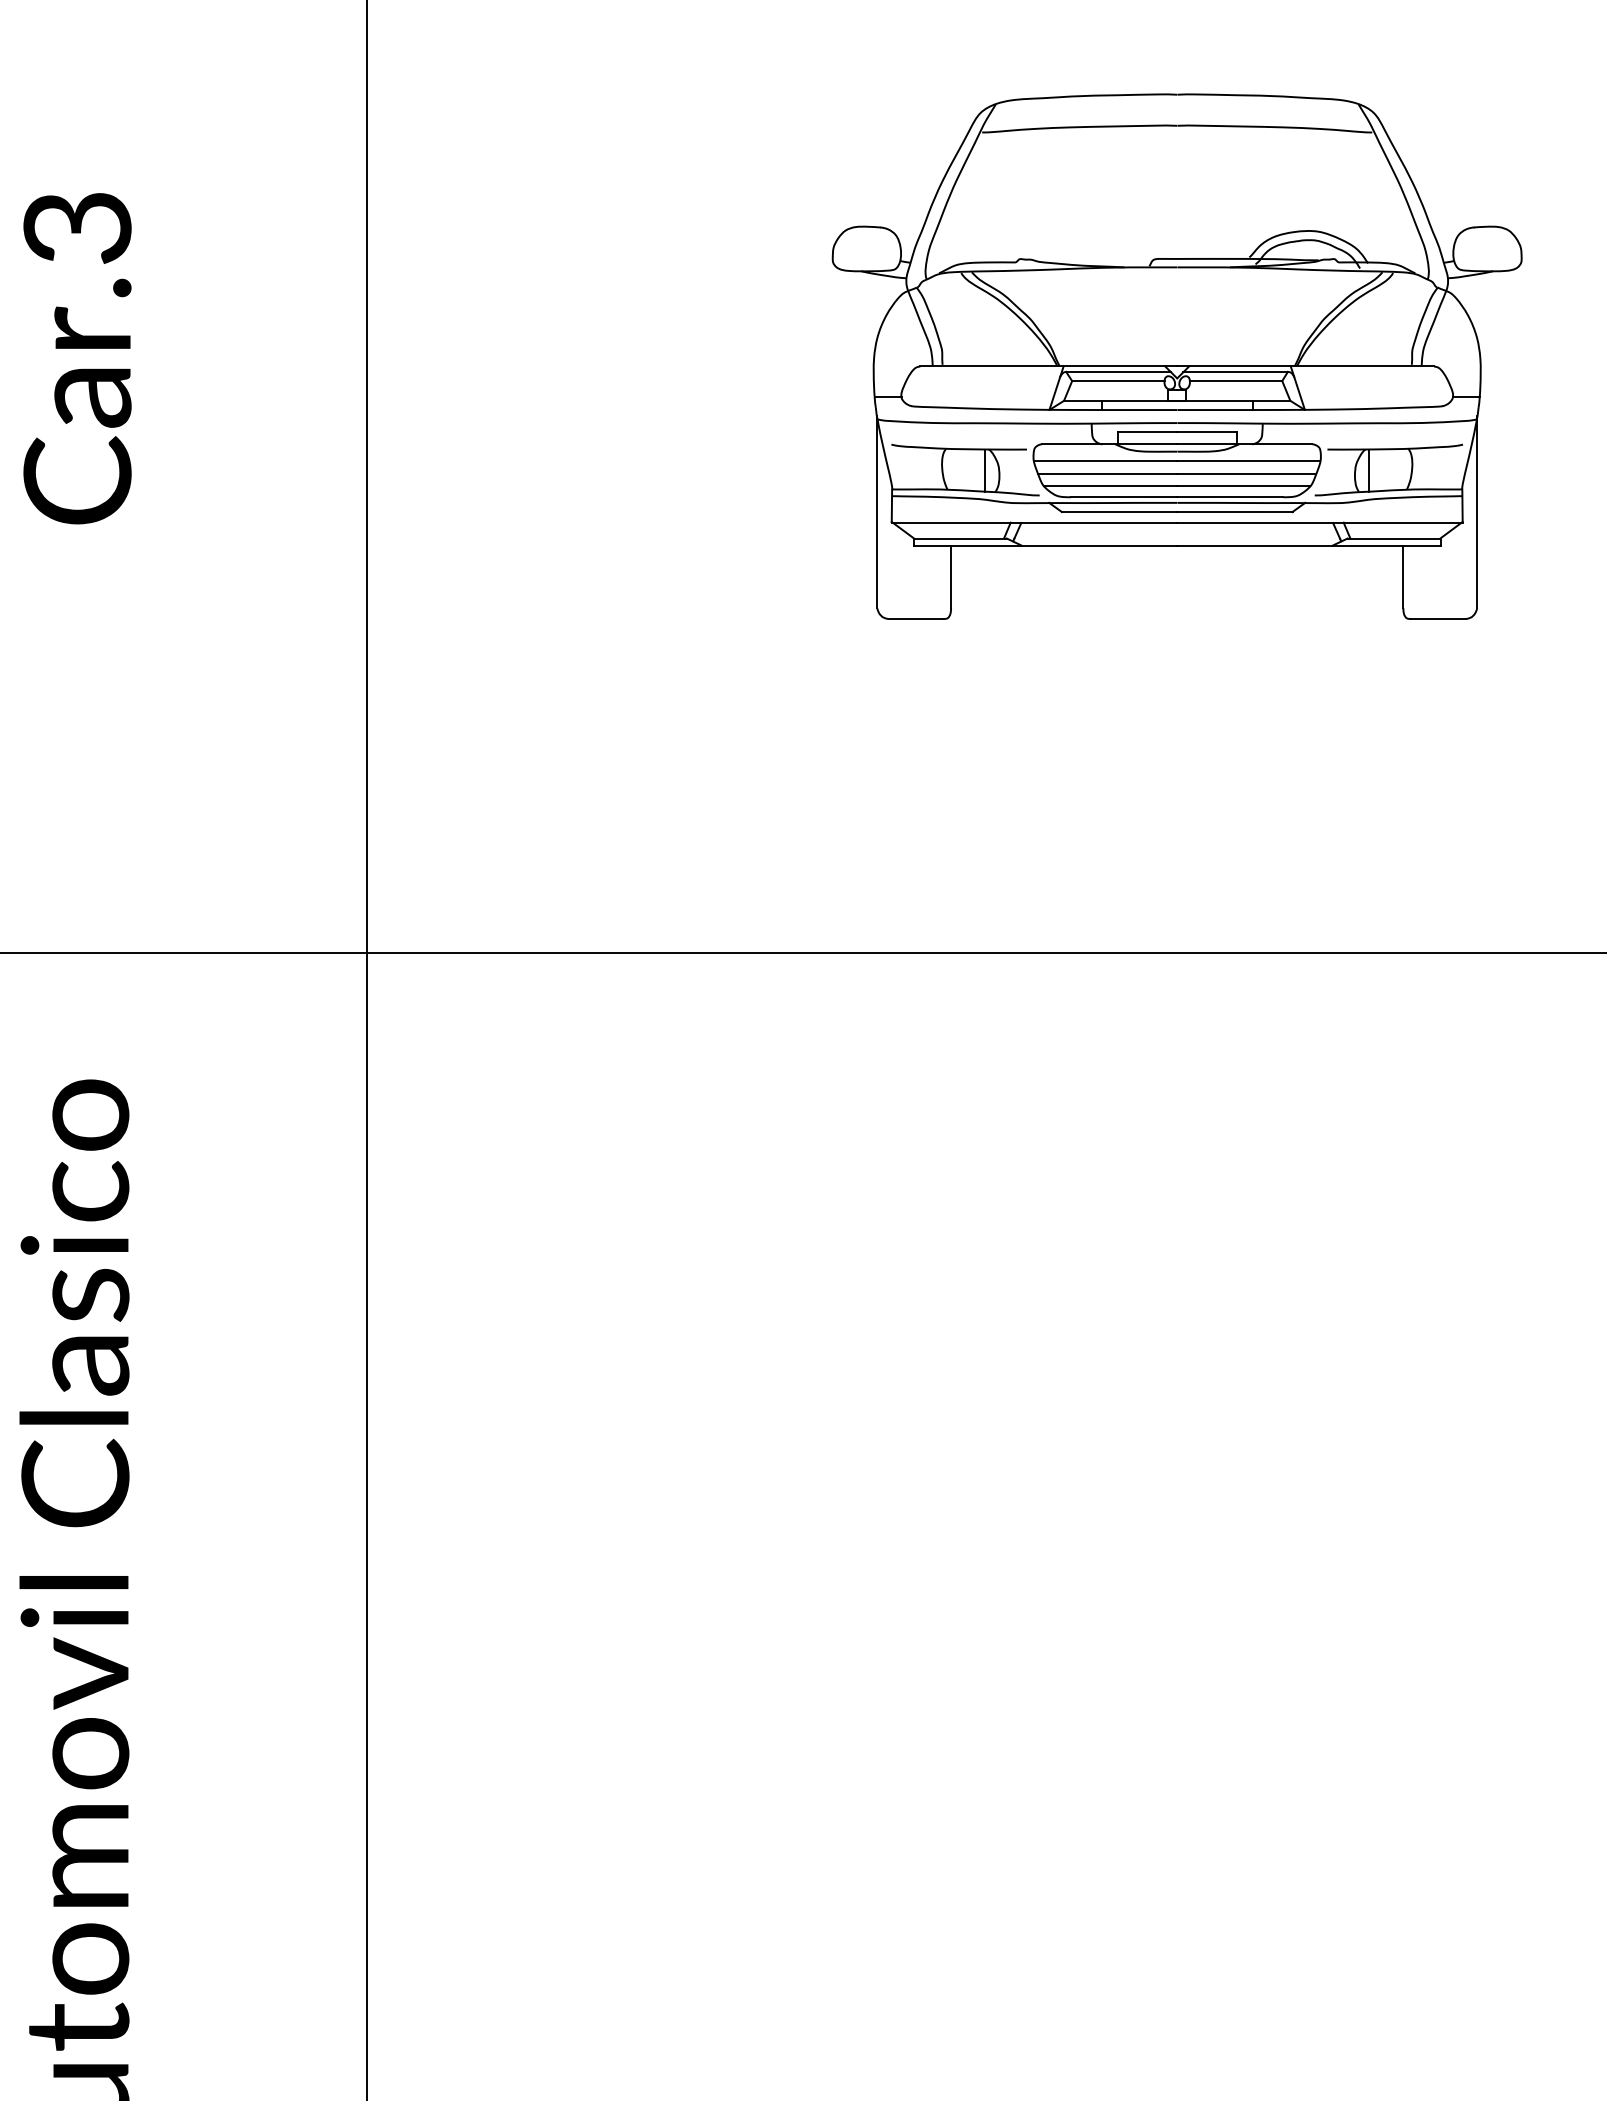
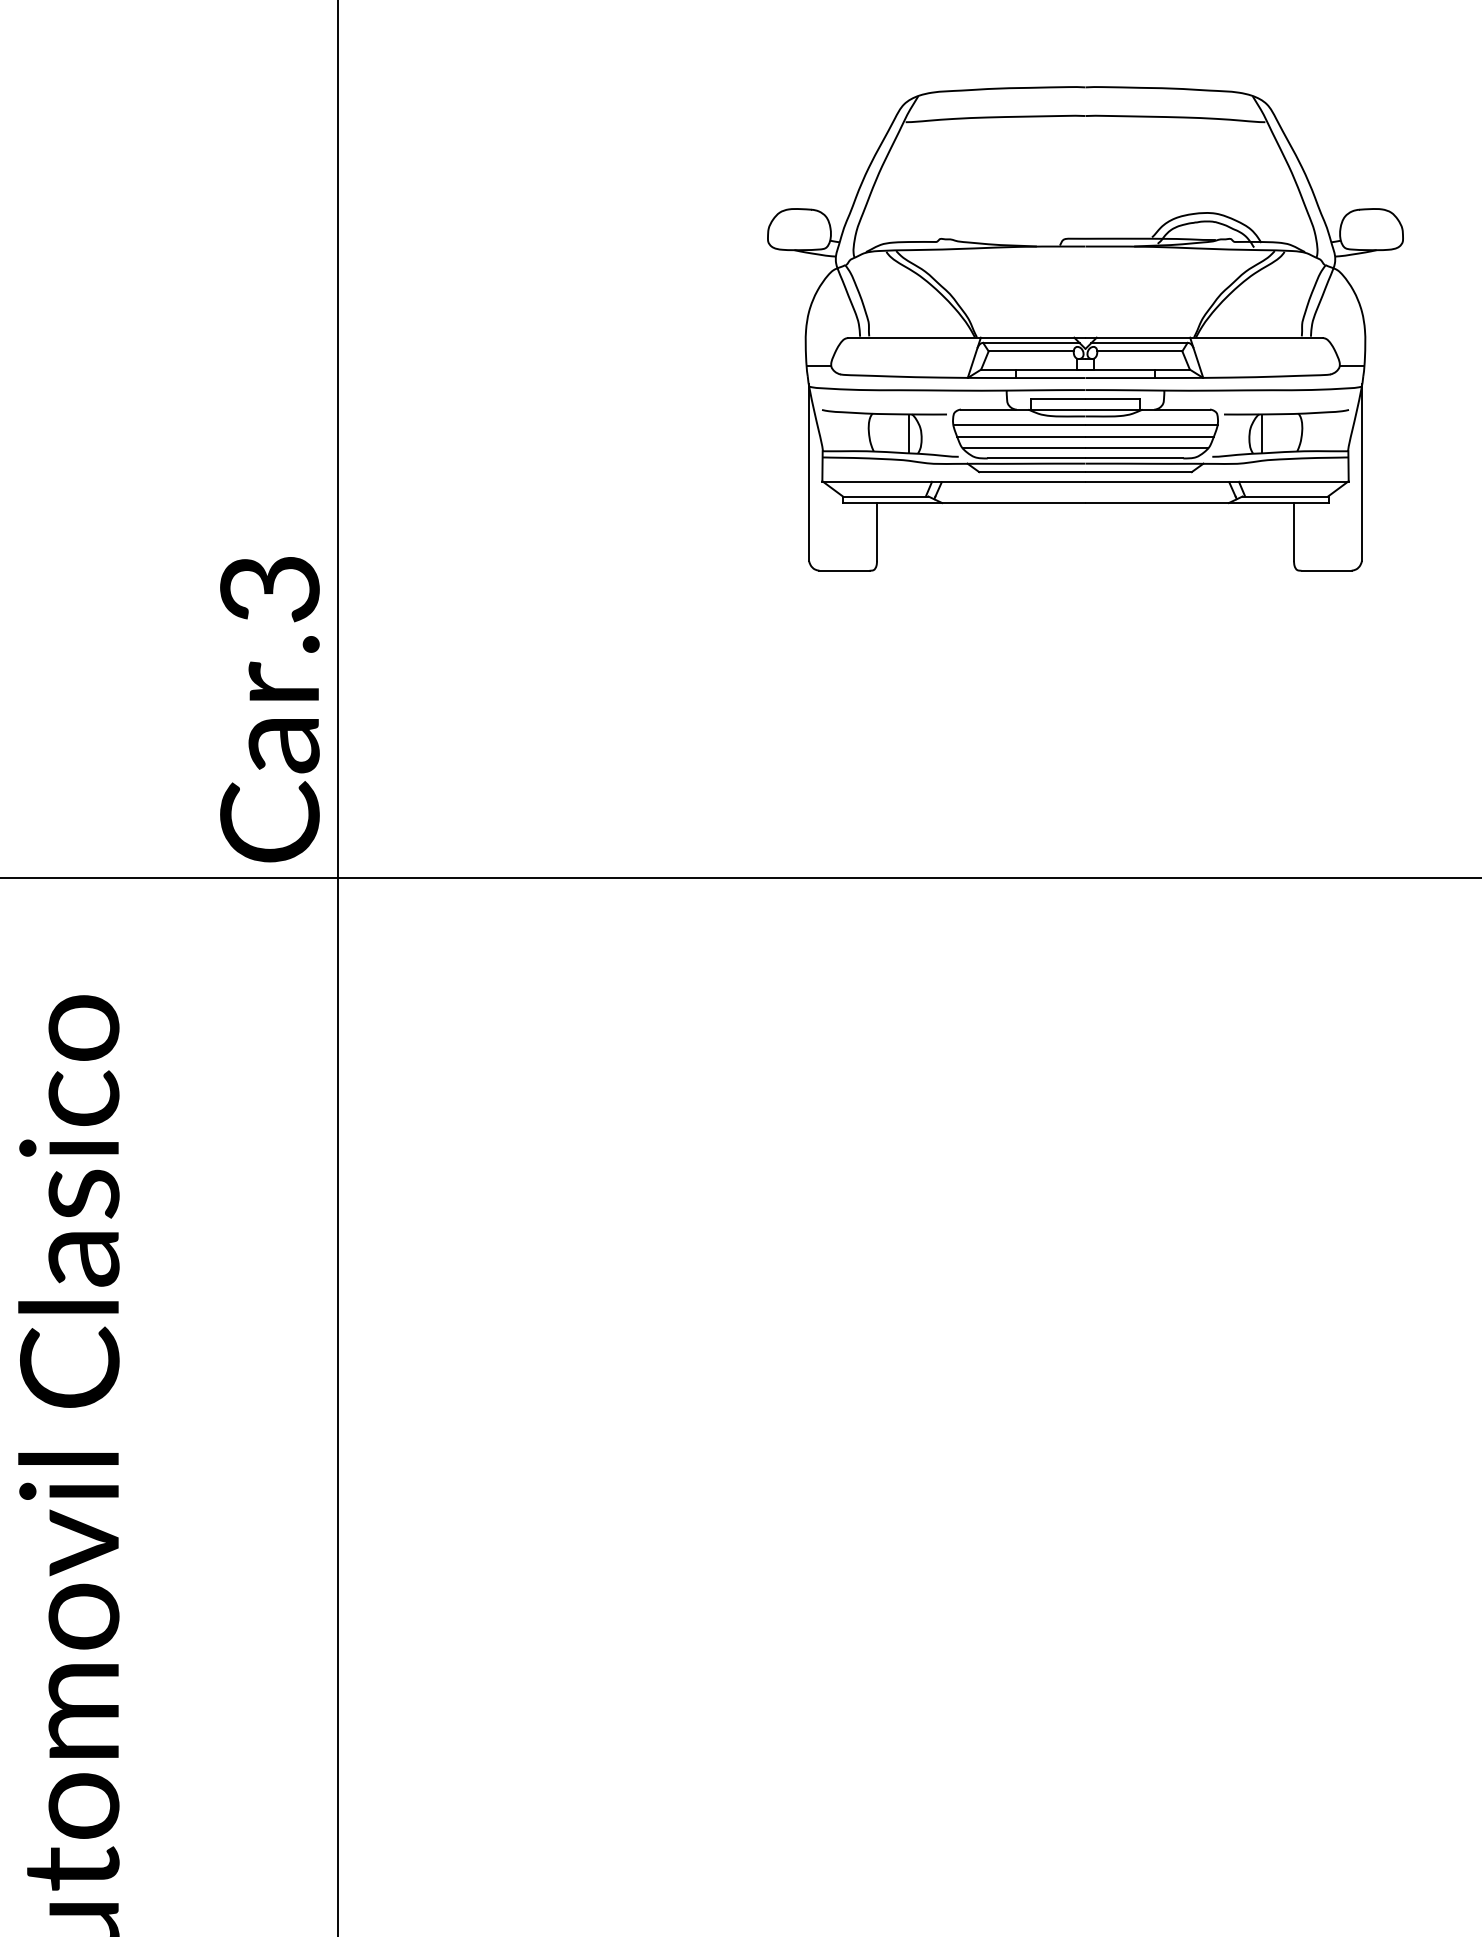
text: (77, 358) -> (269, 709), moved

